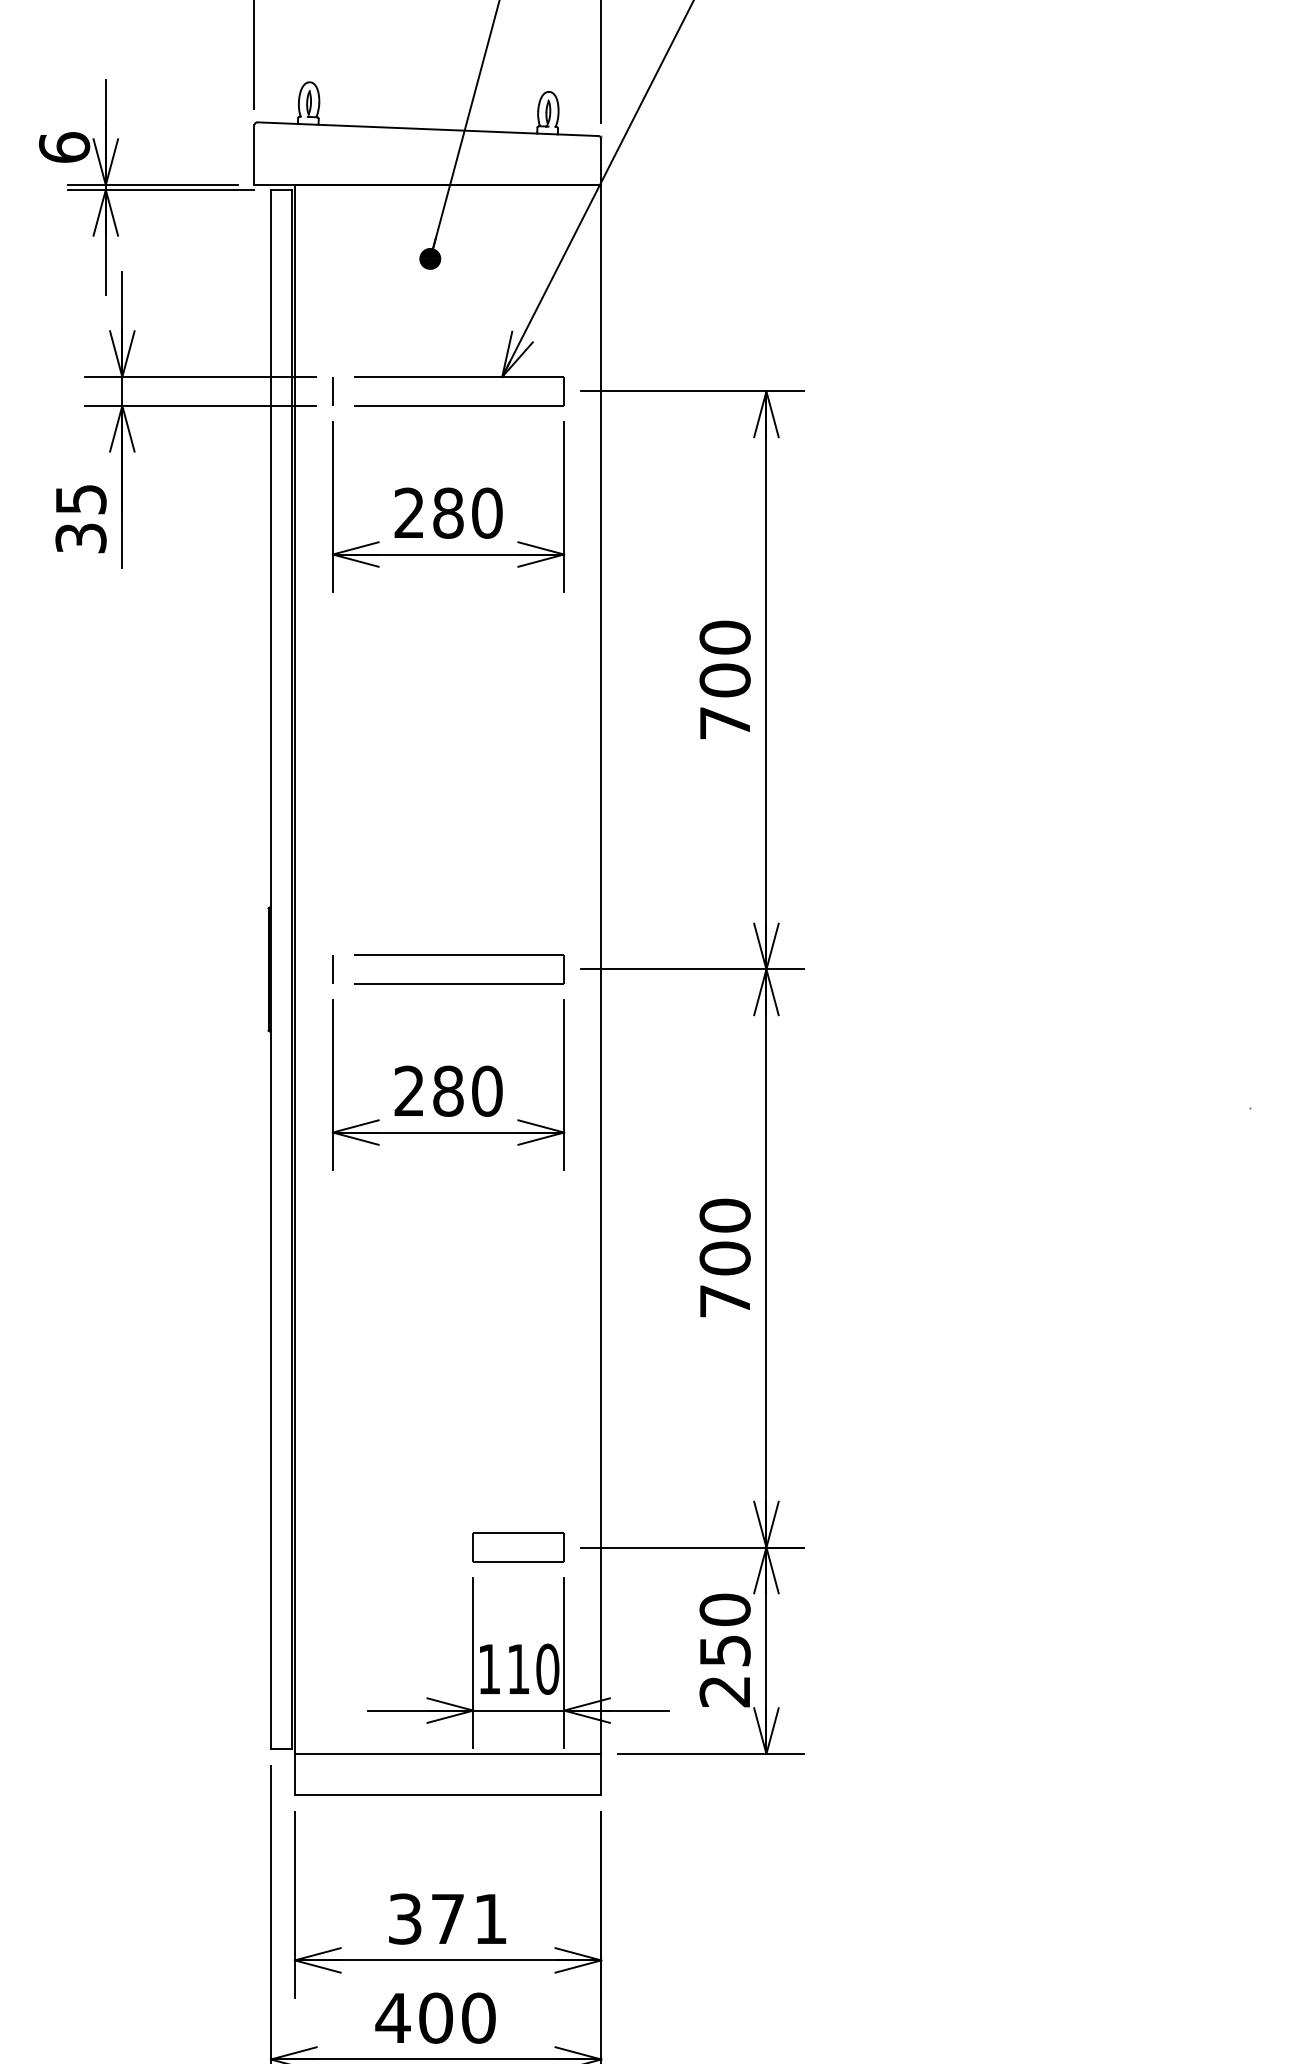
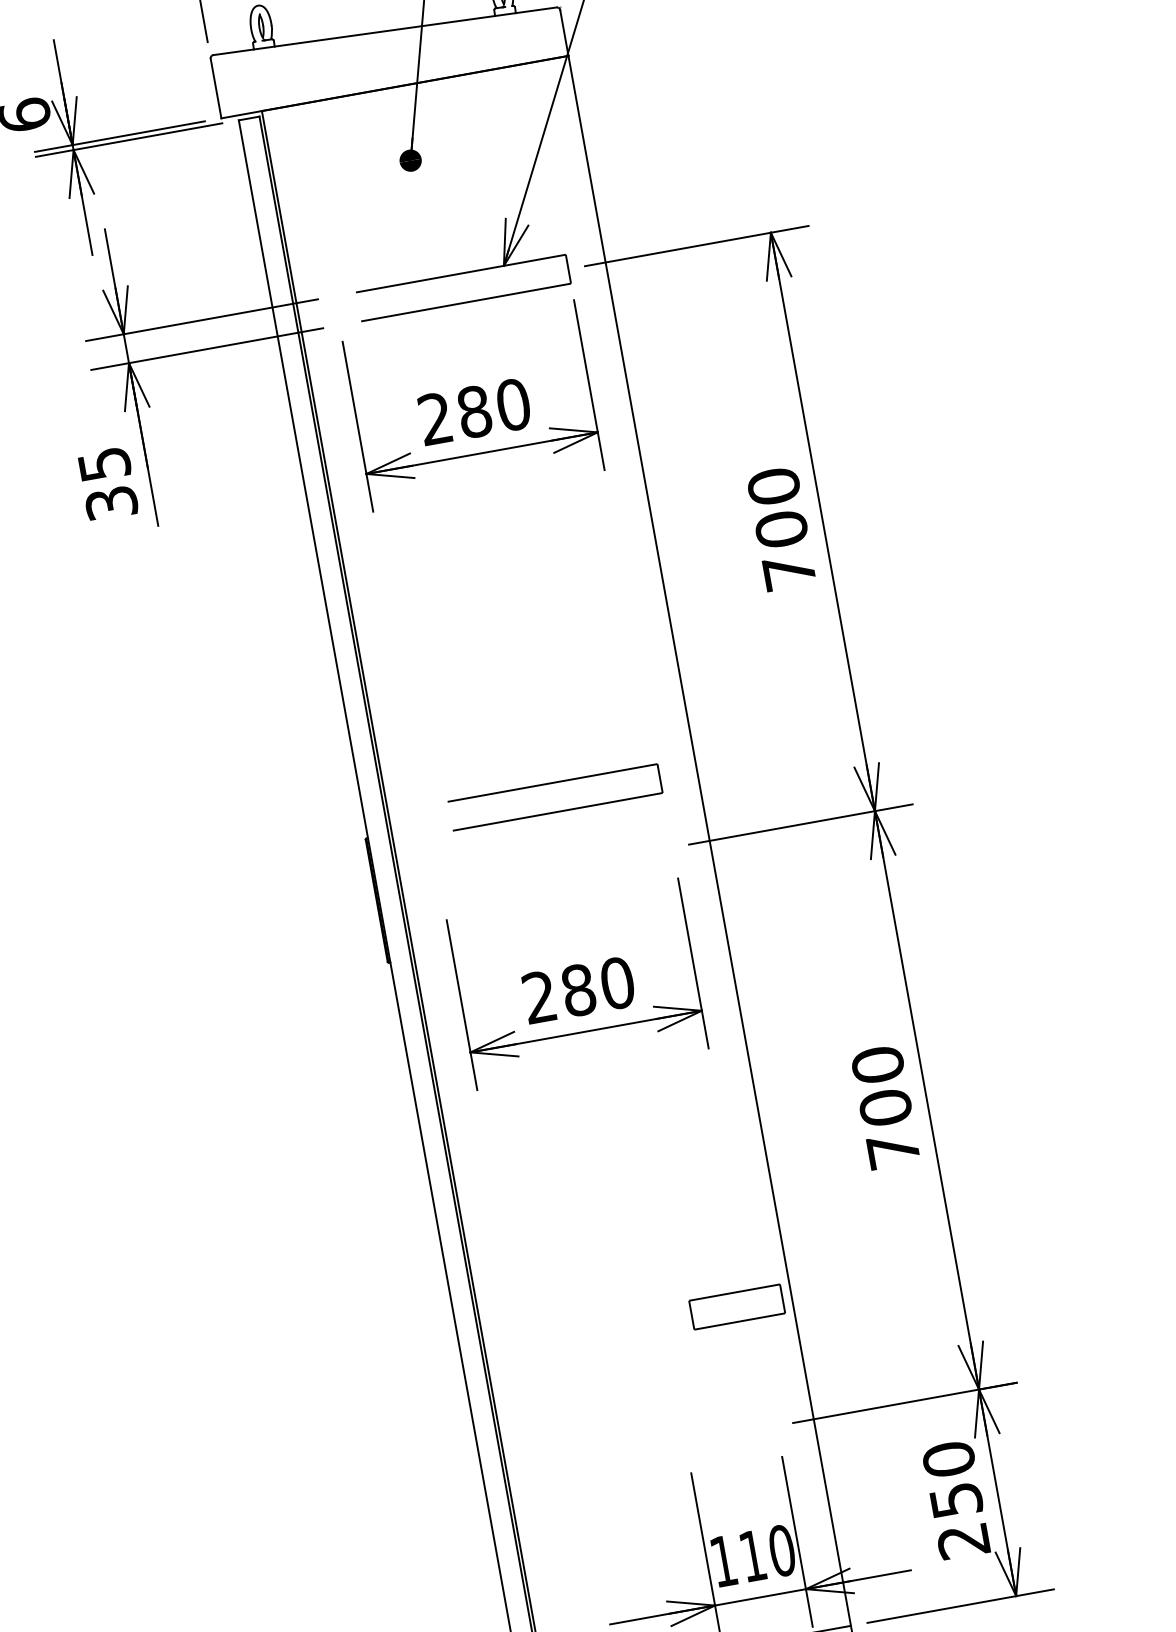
line: (332, 390) -> (336, 309), removed
part: (459, 955) -> (552, 783), moved
line: (332, 969) -> (440, 889), removed
part: (518, 1547) -> (736, 1307), moved

